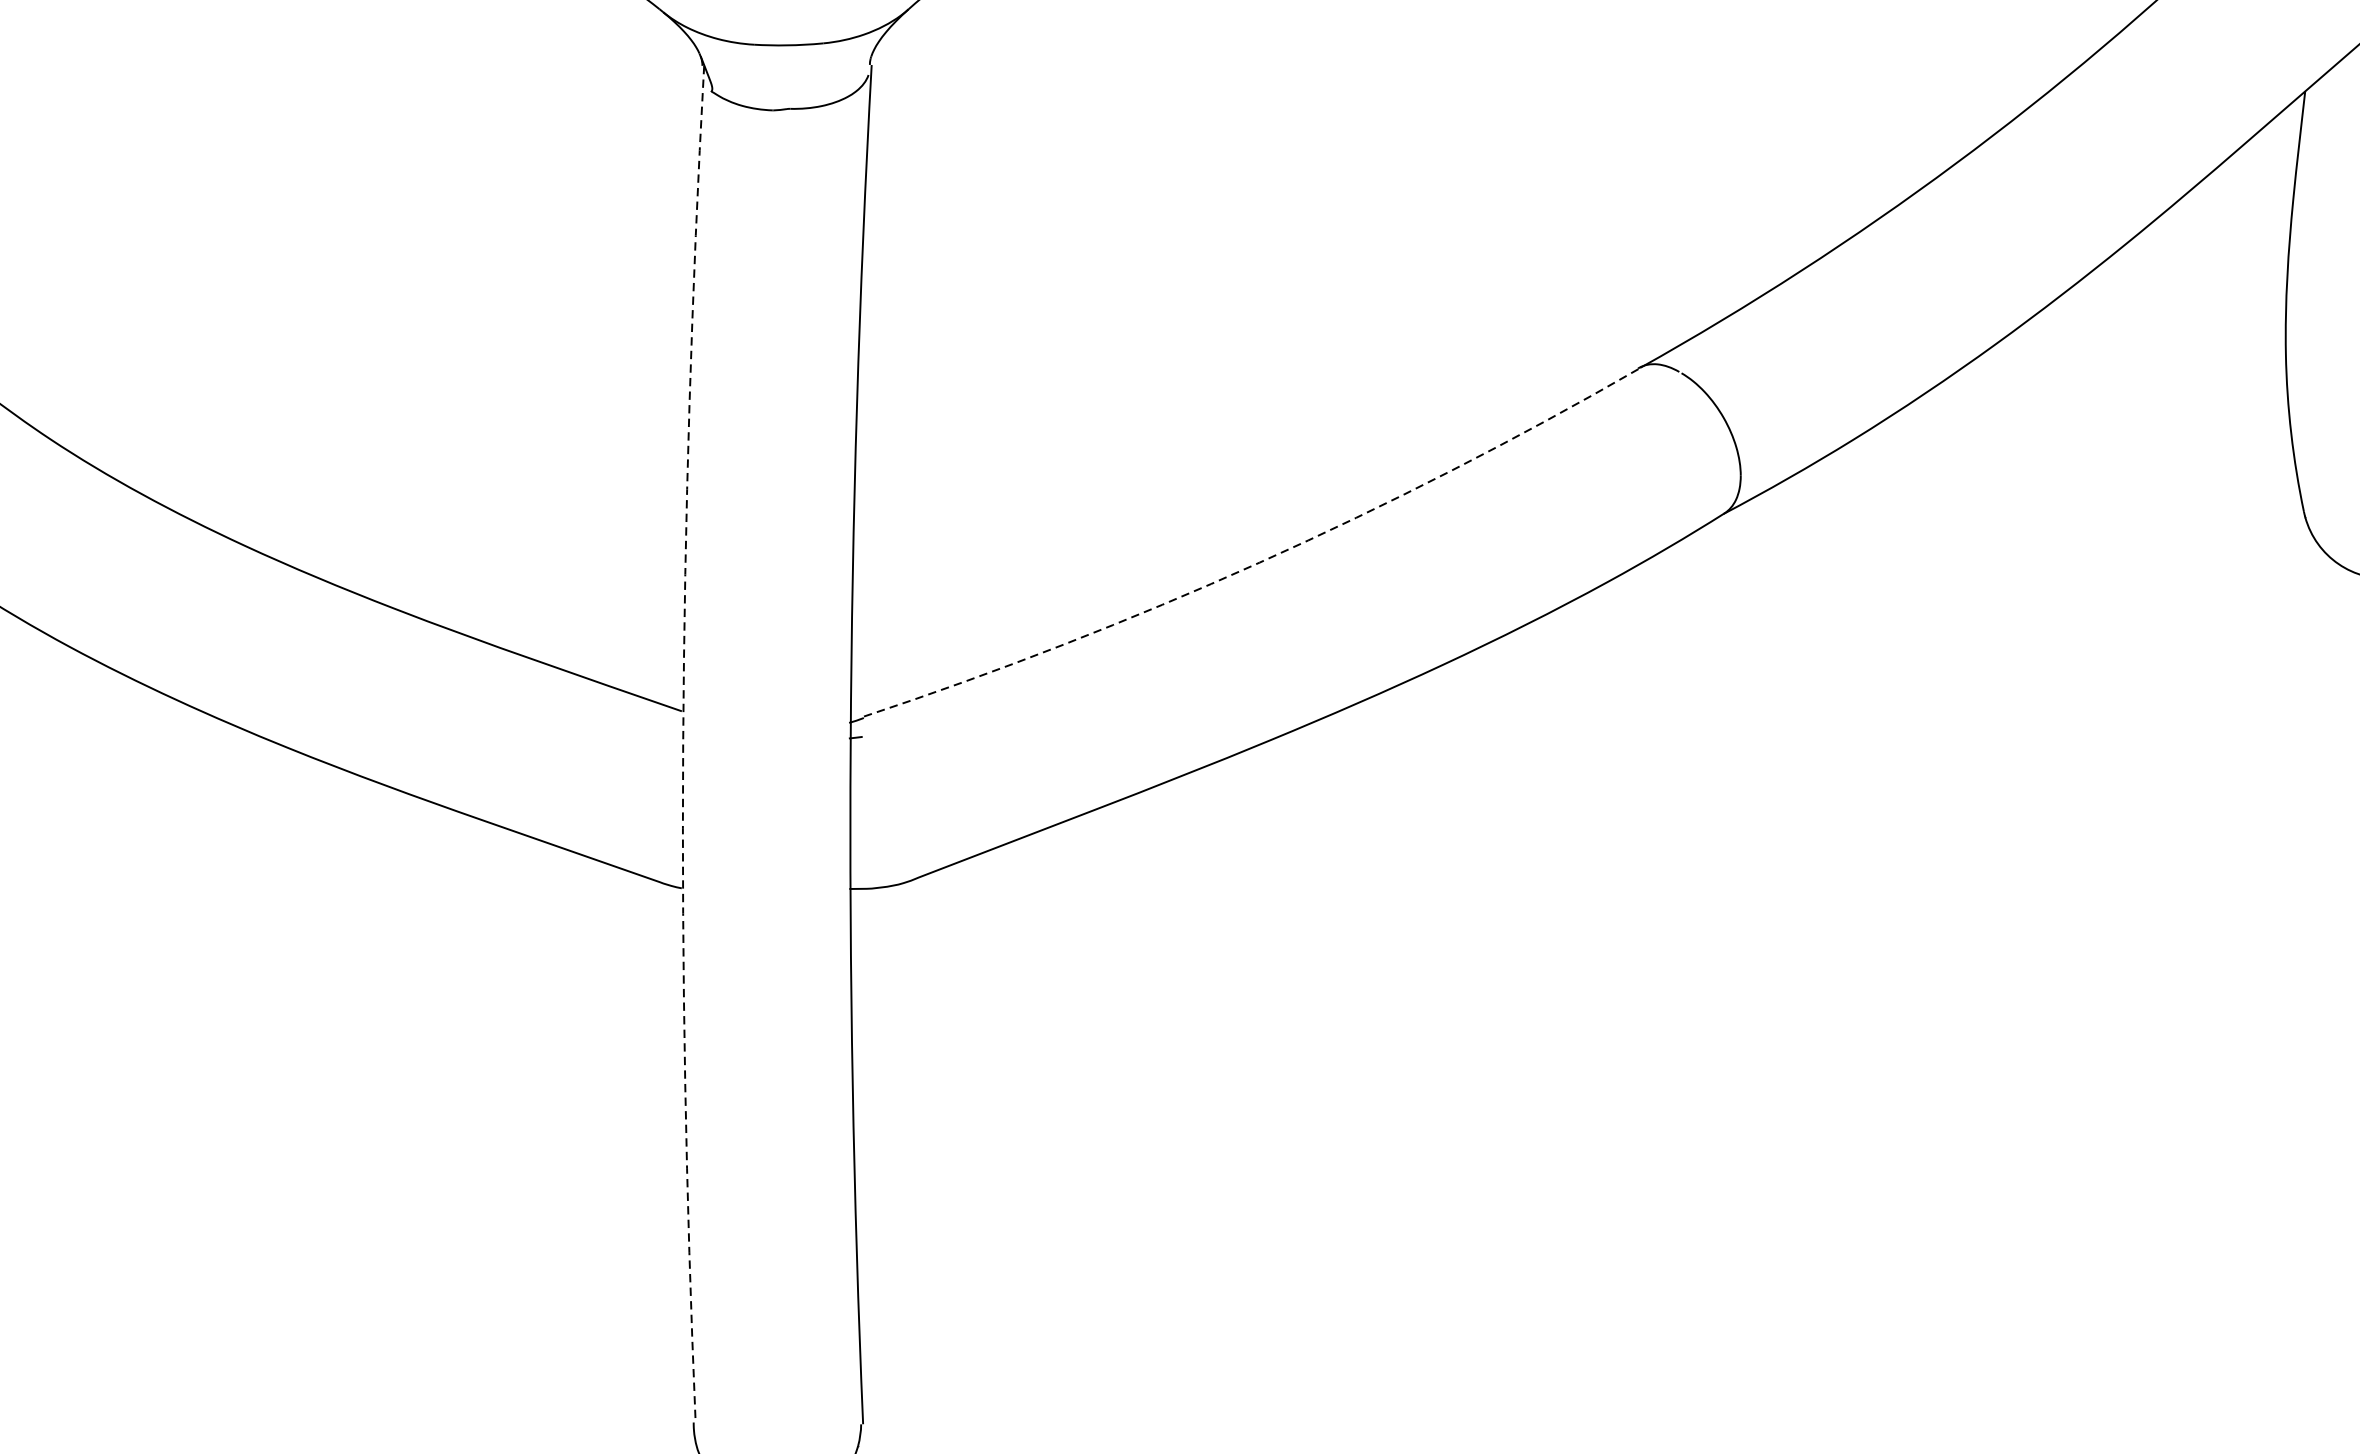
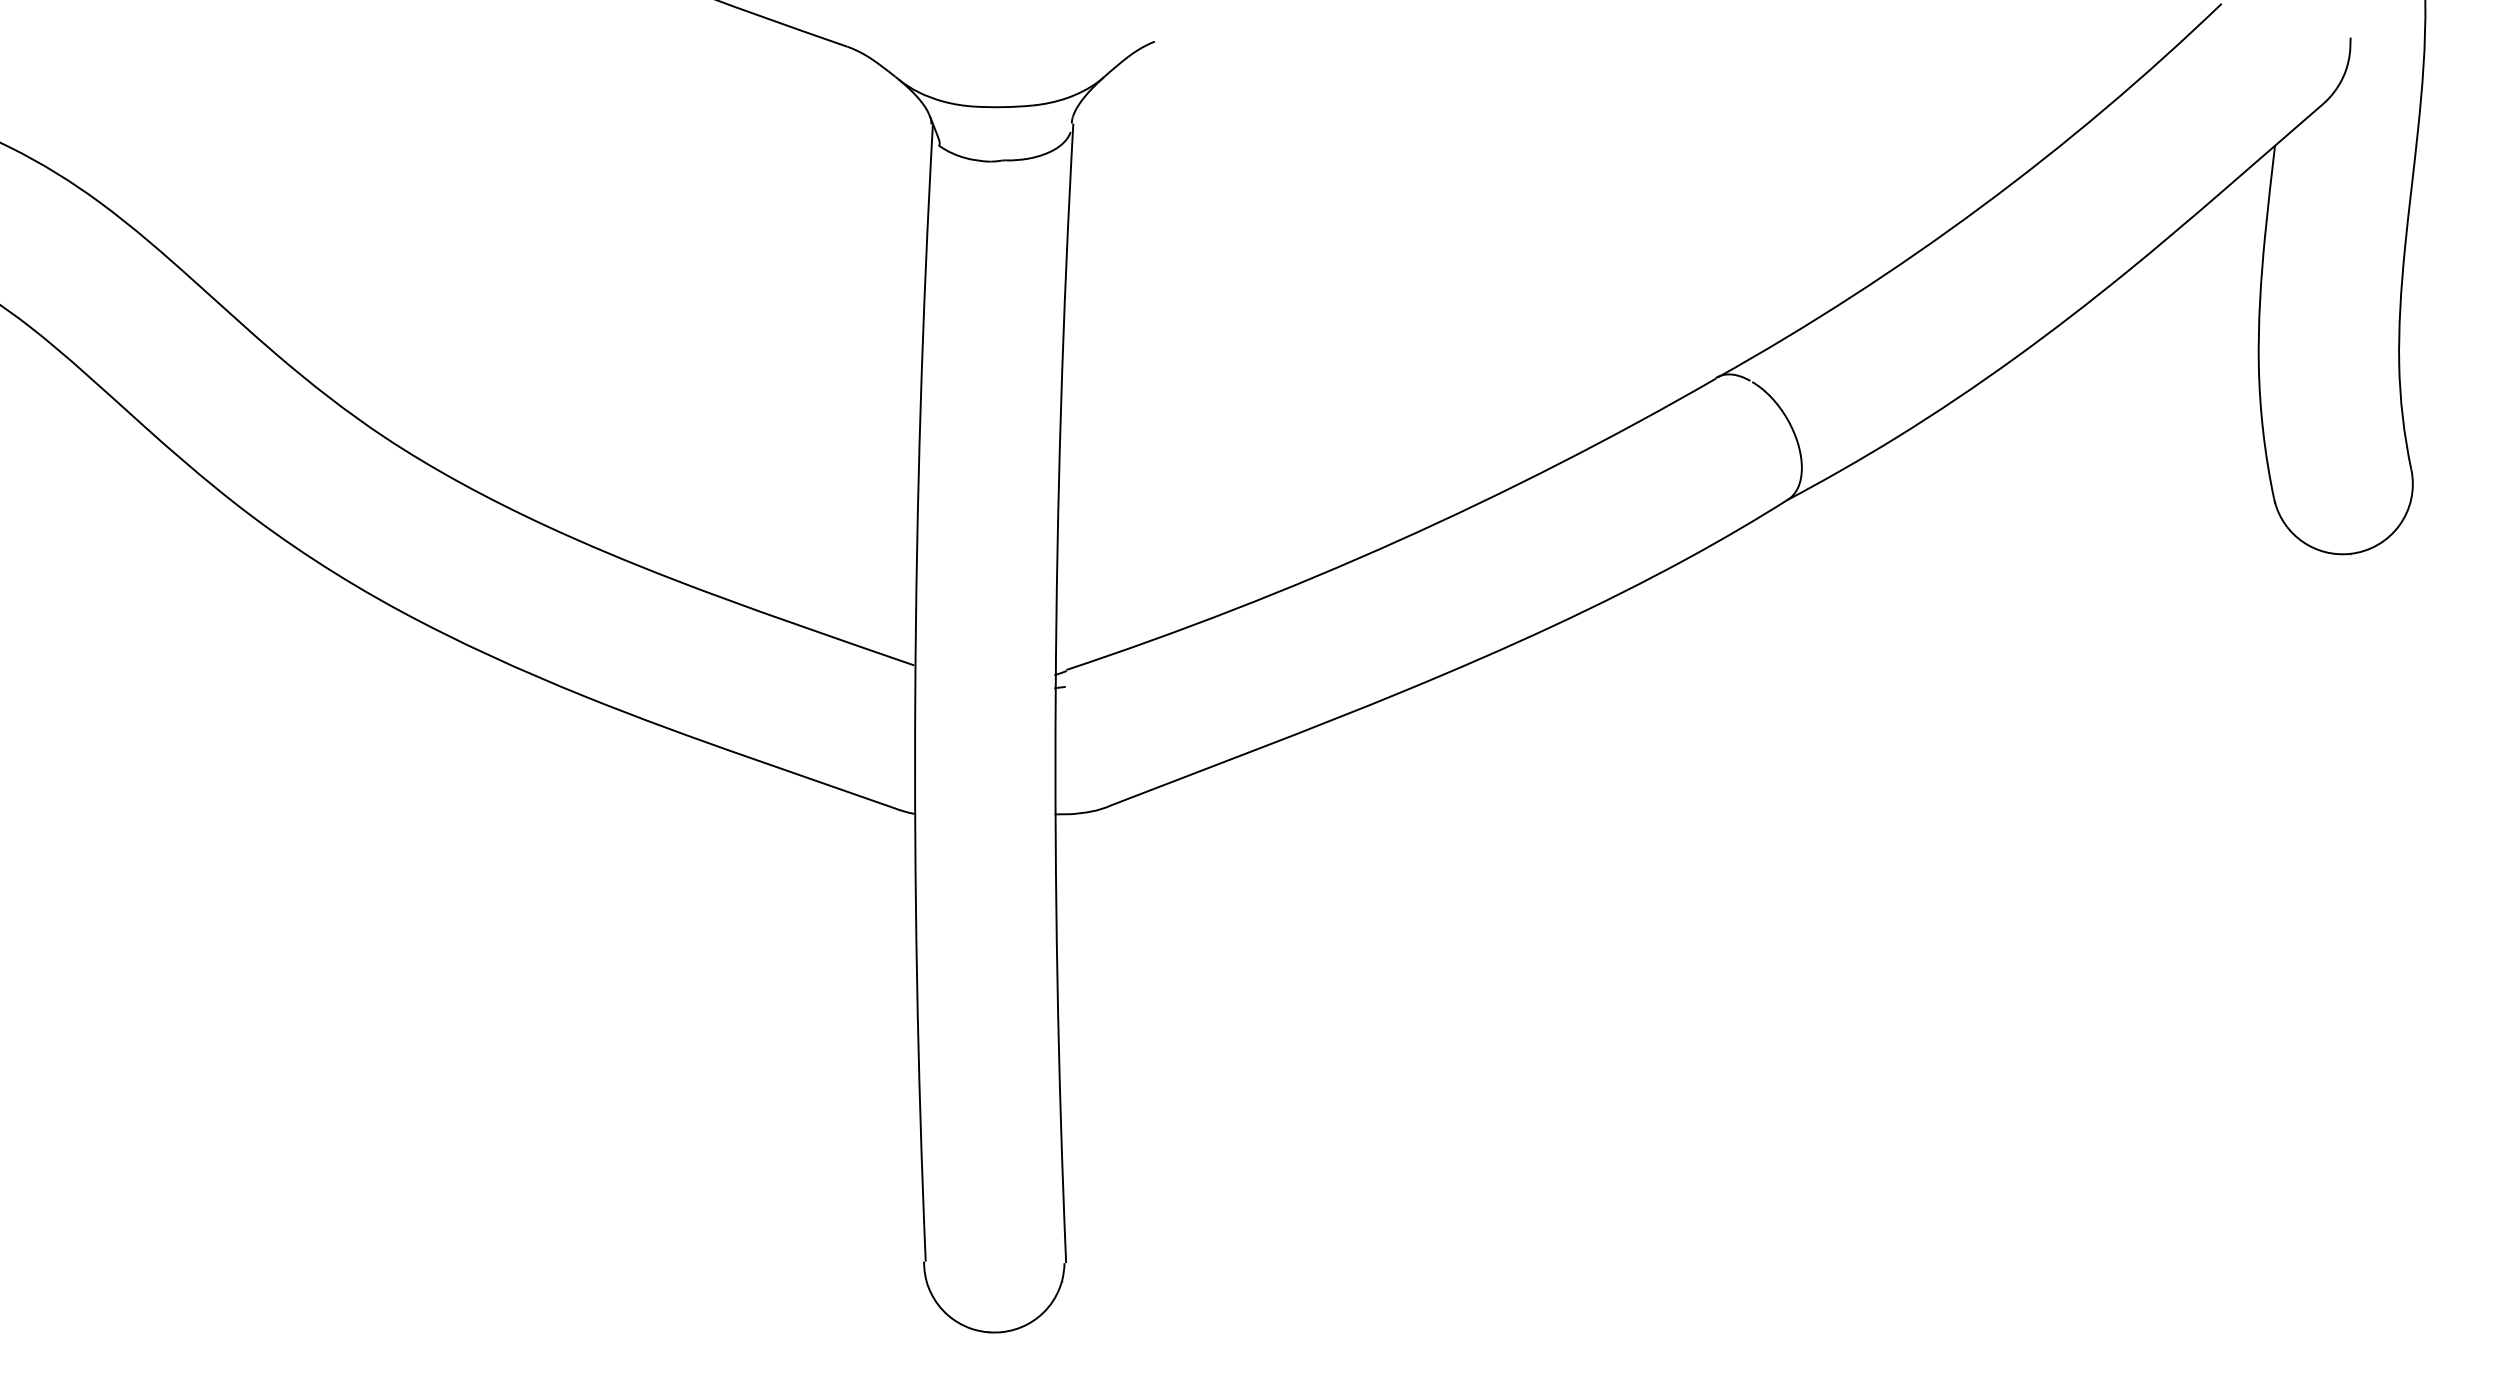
arc: (1259, 562) -> (1398, 540), dashed -> solid
arc: (683, 743) -> (915, 692), dashed -> solid

